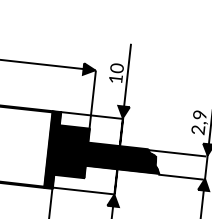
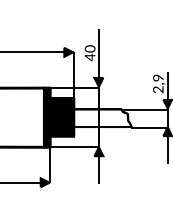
text: (116, 79) -> (90, 57), 10 -> 40
fill: (122, 158) -> (102, 118), removed

